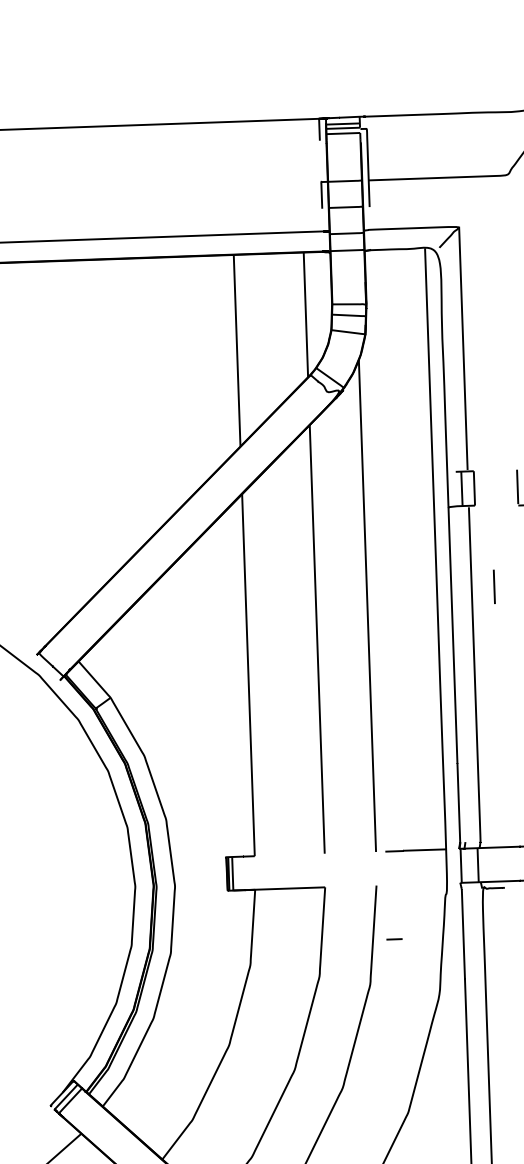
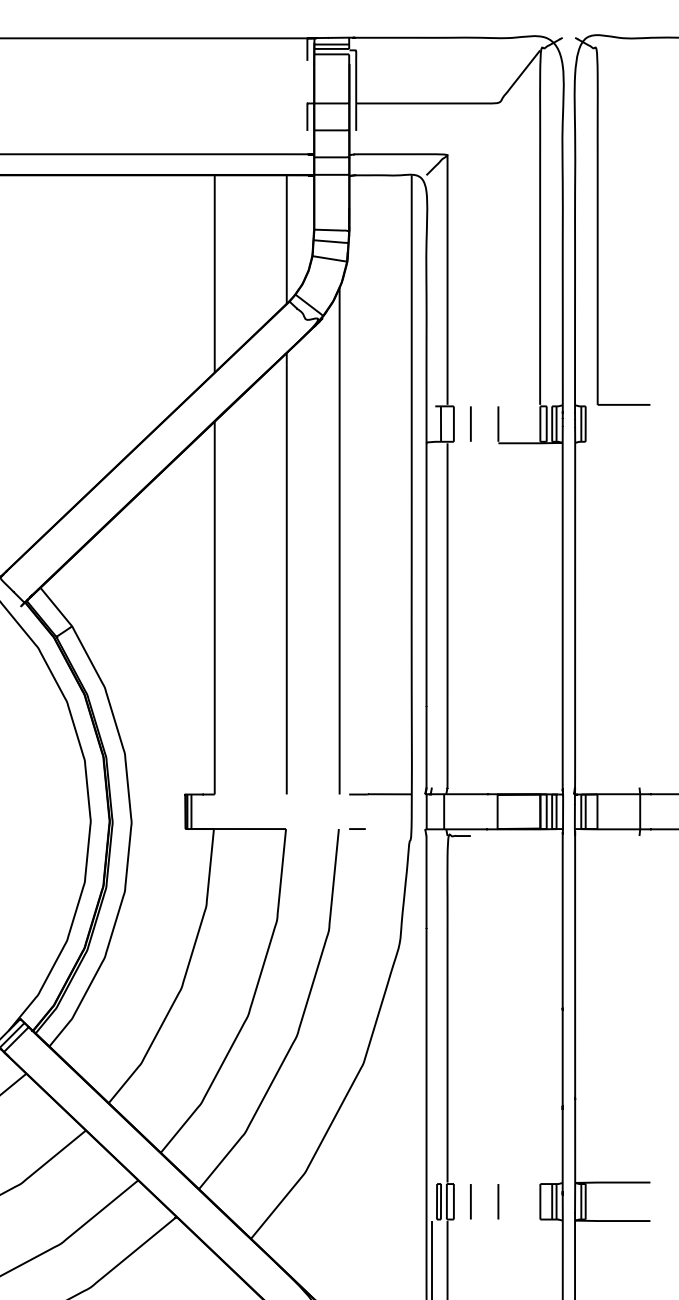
line: (494, 586) -> (470, 423), moved
line: (394, 938) -> (357, 828), moved

